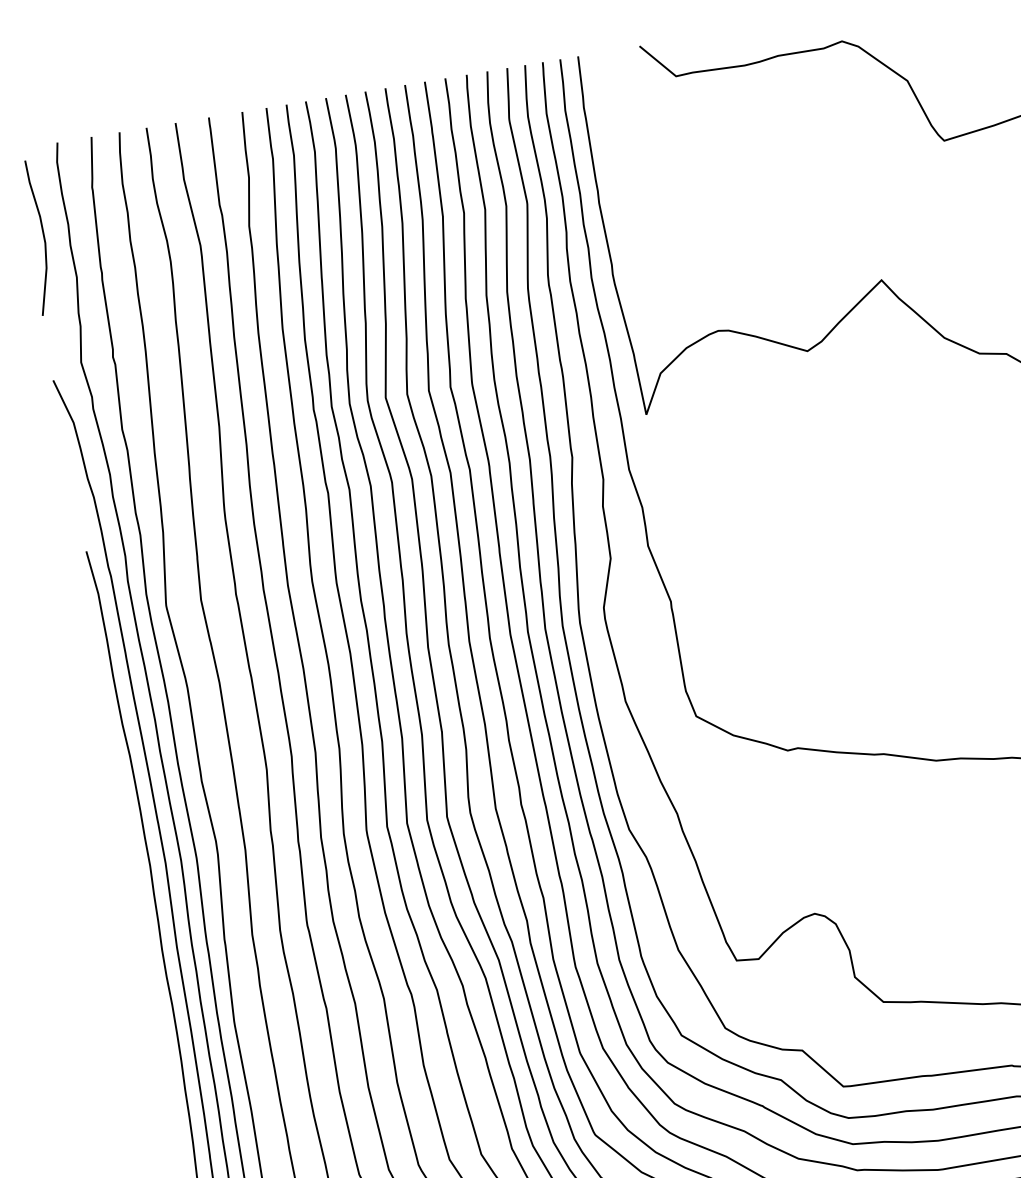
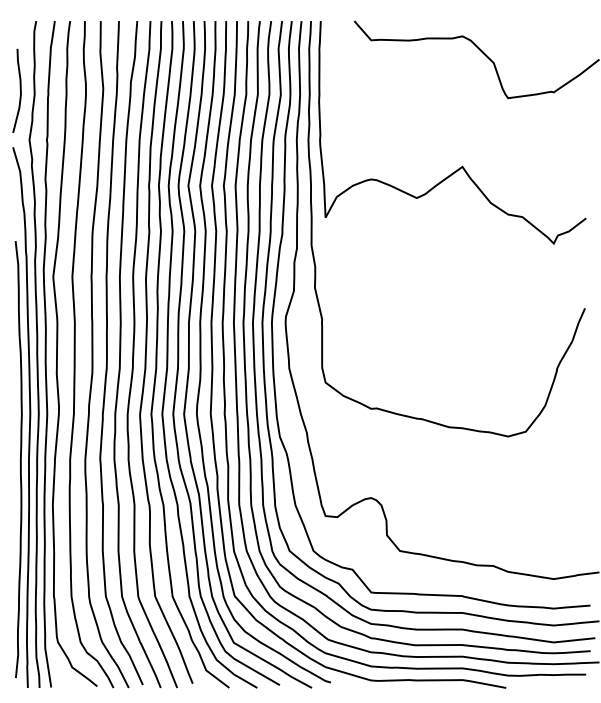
curve: (41, 234) -> (19, 89), moved

